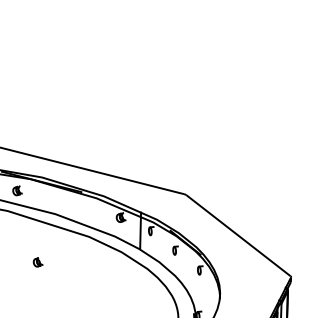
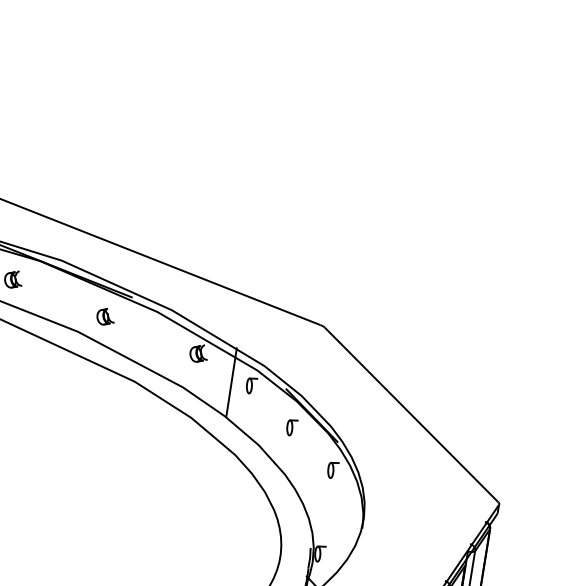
part: (37, 262) -> (104, 316), moved

